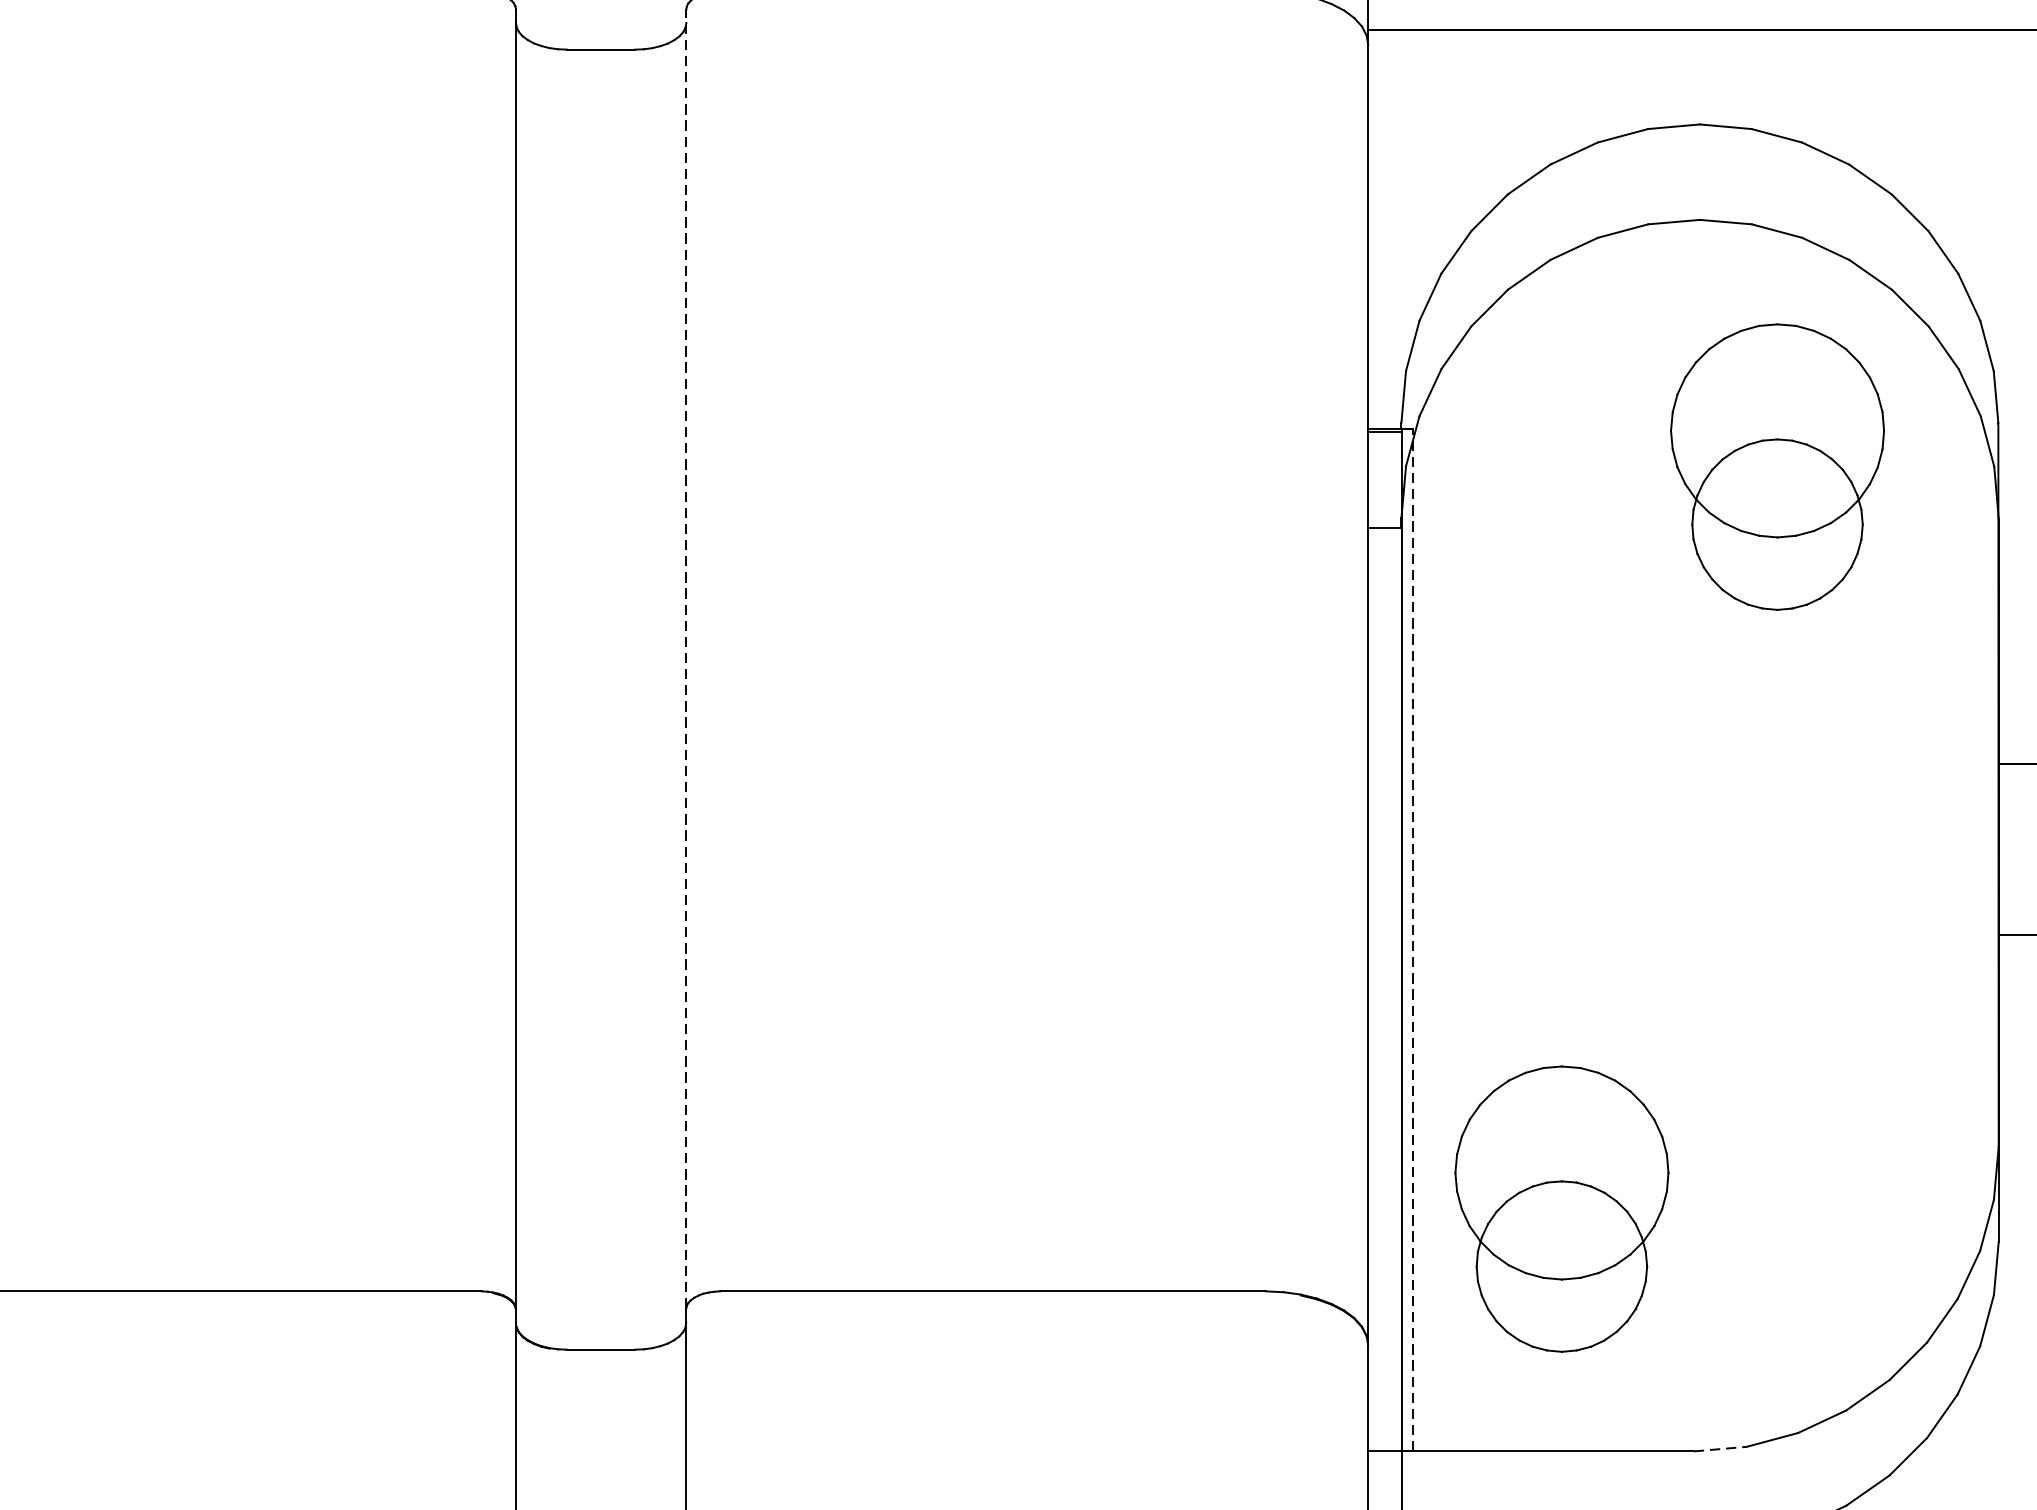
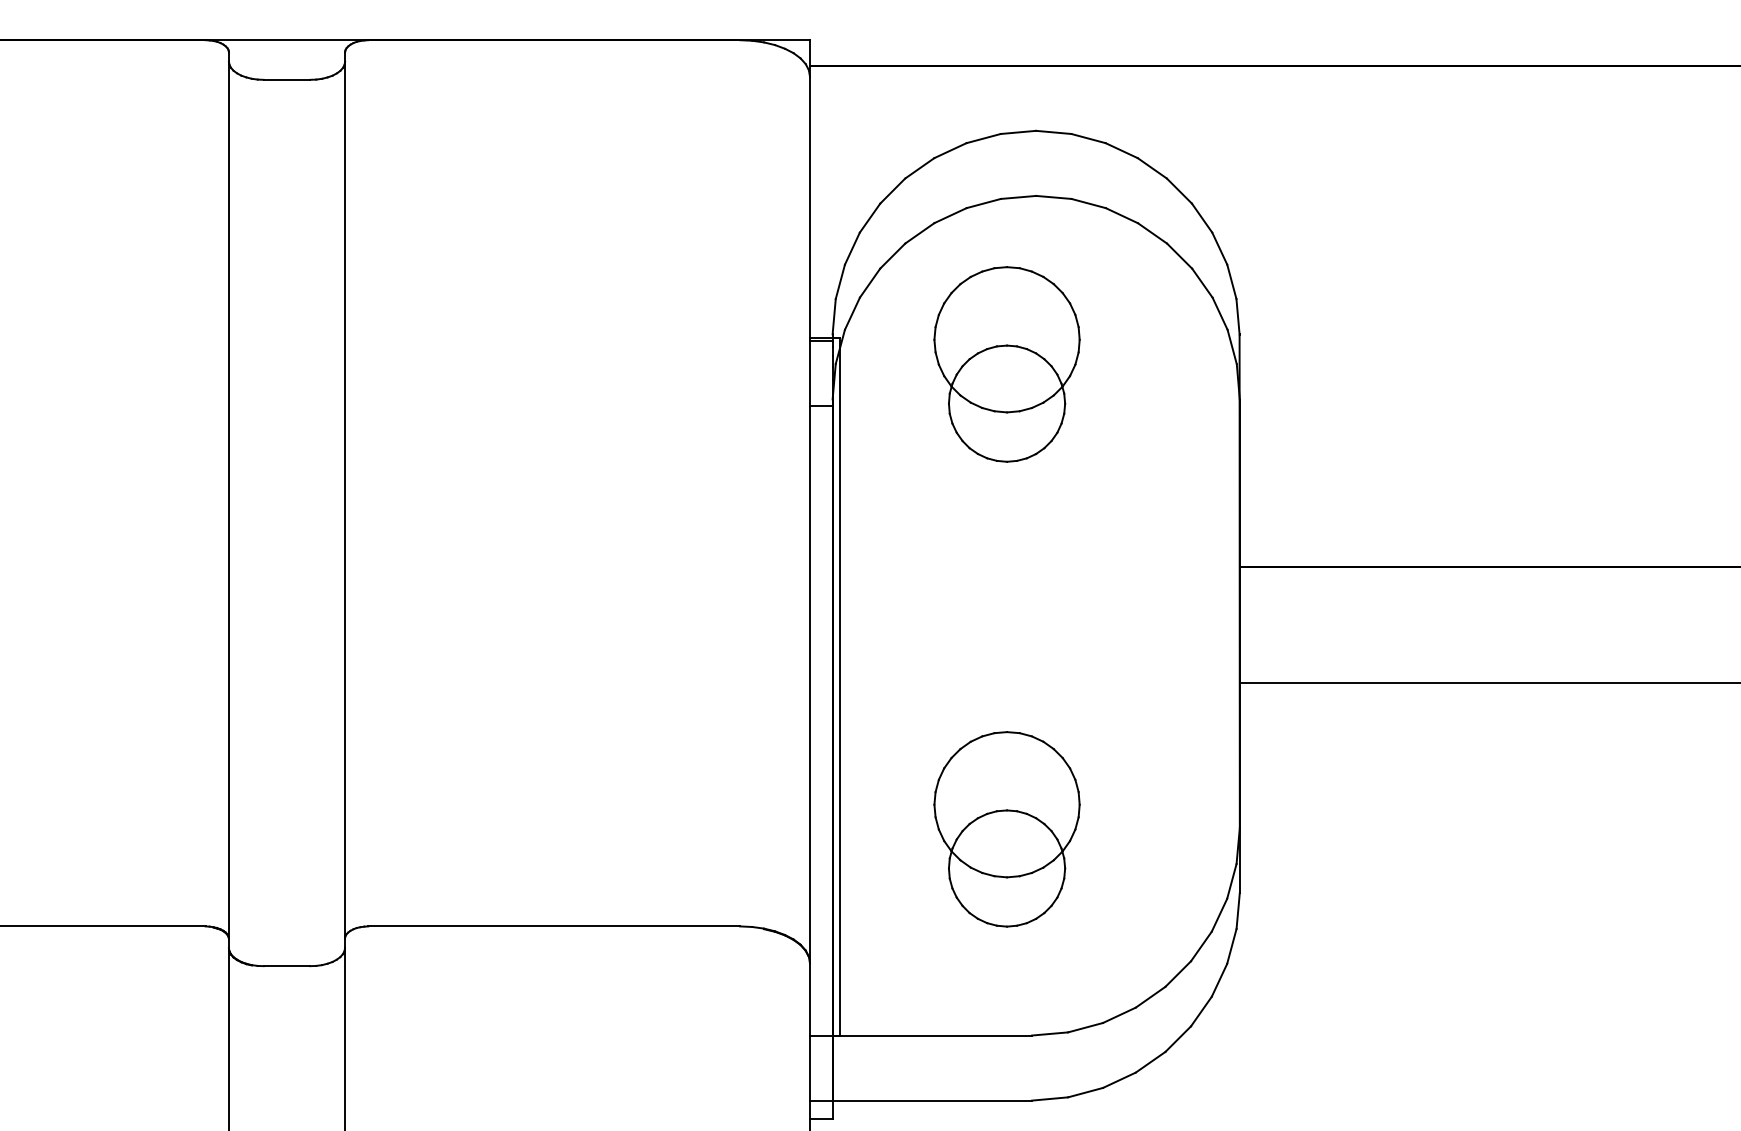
part: (1776, 467) -> (1006, 364), moved
line: (686, 659) -> (345, 495), dashed -> solid
line: (1412, 939) -> (840, 686), dashed -> solid
part: (1561, 1209) -> (1006, 829), moved
line: (1720, 1448) -> (1050, 1033), dashed -> solid

